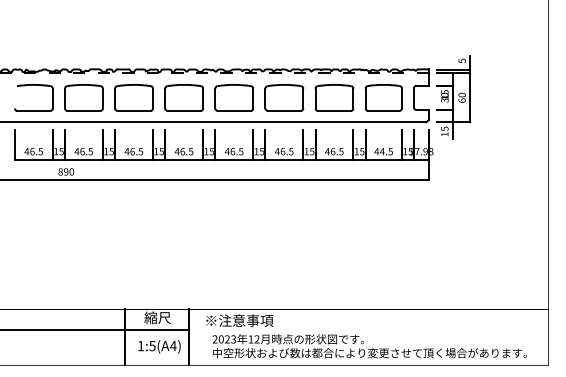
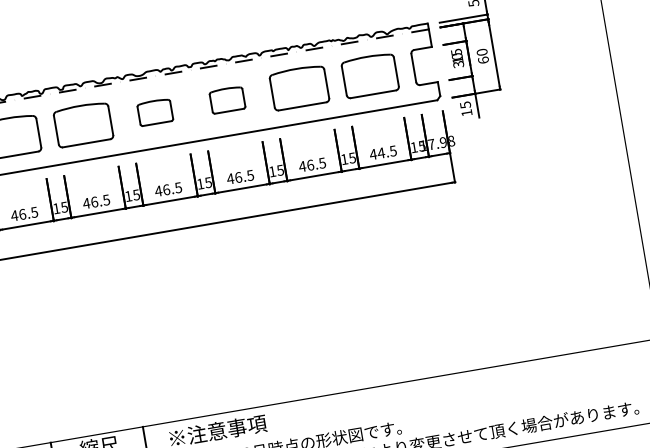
part: (233, 97) -> (154, 111), size x0.6
part: (284, 97) -> (227, 99), size x0.6

